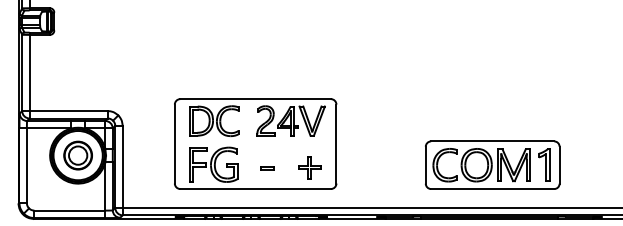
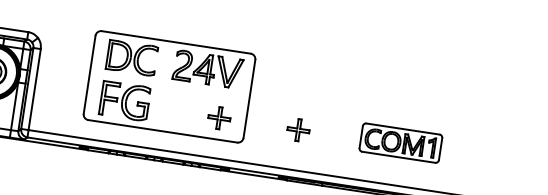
part: (492, 164) -> (400, 142), size x0.6
part: (389, 167) -> (298, 130), added
part: (267, 168) -> (177, 112), removed

